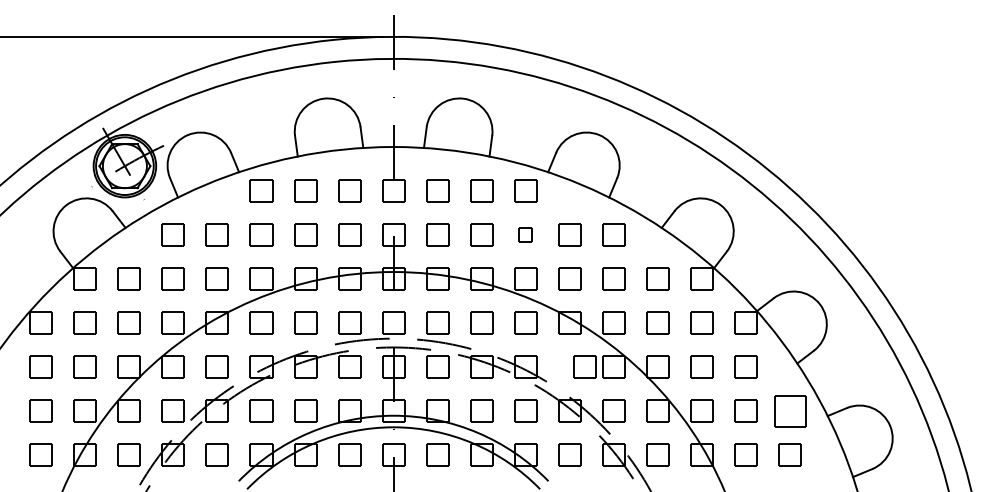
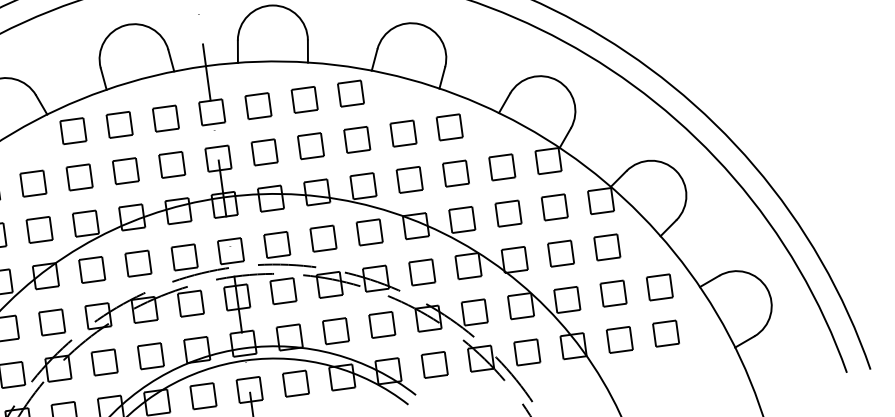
part: (525, 234) -> (356, 139), size x1.67
part: (584, 366) -> (421, 271), moved
part: (789, 410) -> (659, 286), size x0.71

